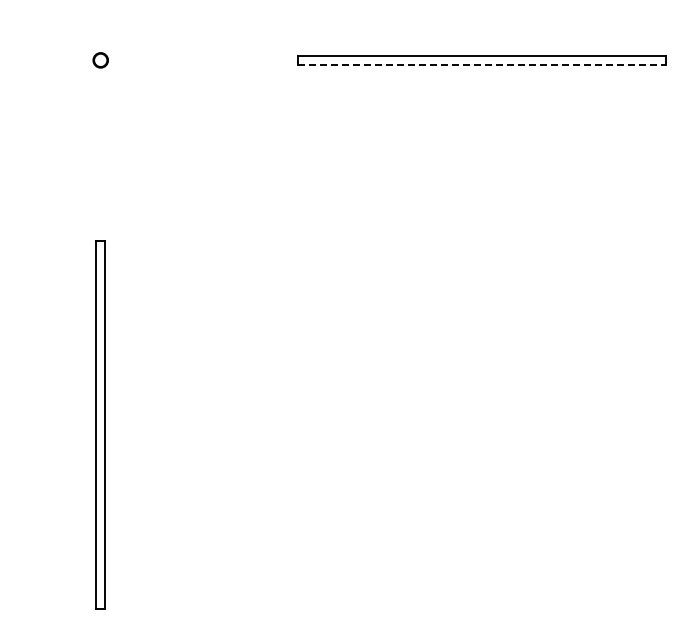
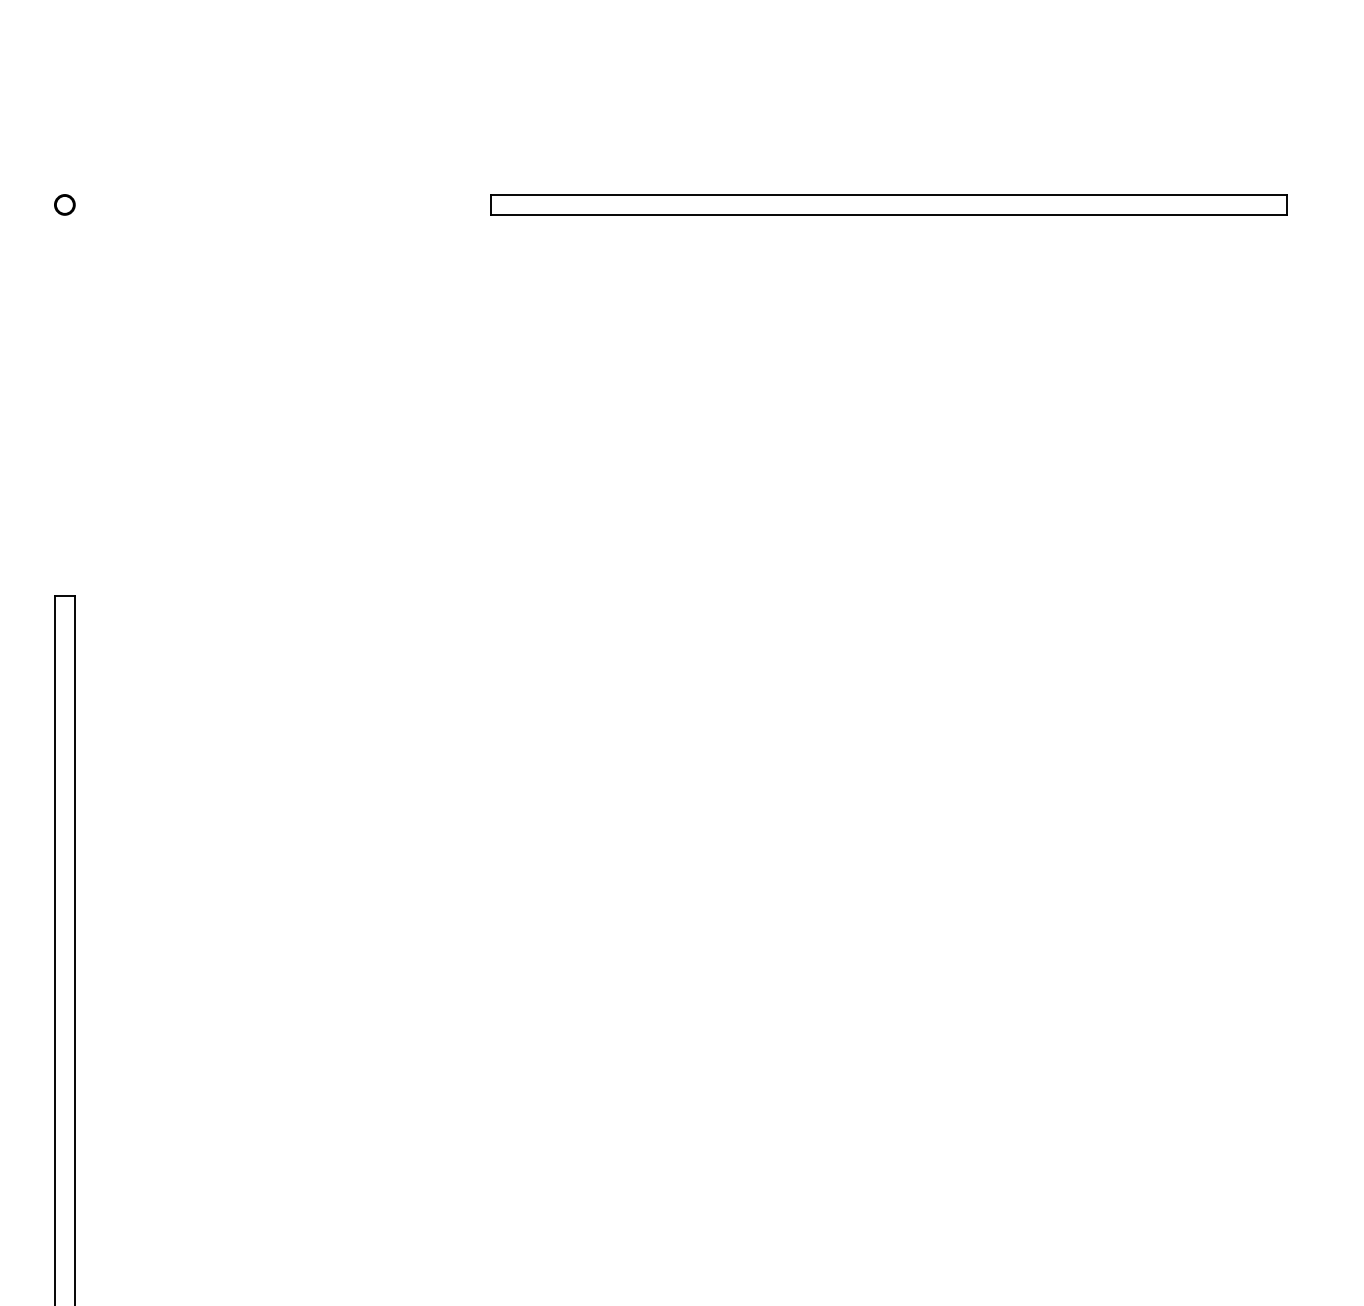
part: (100, 60) -> (64, 204), size x0.62
line: (482, 65) -> (890, 215), dashed -> solid

